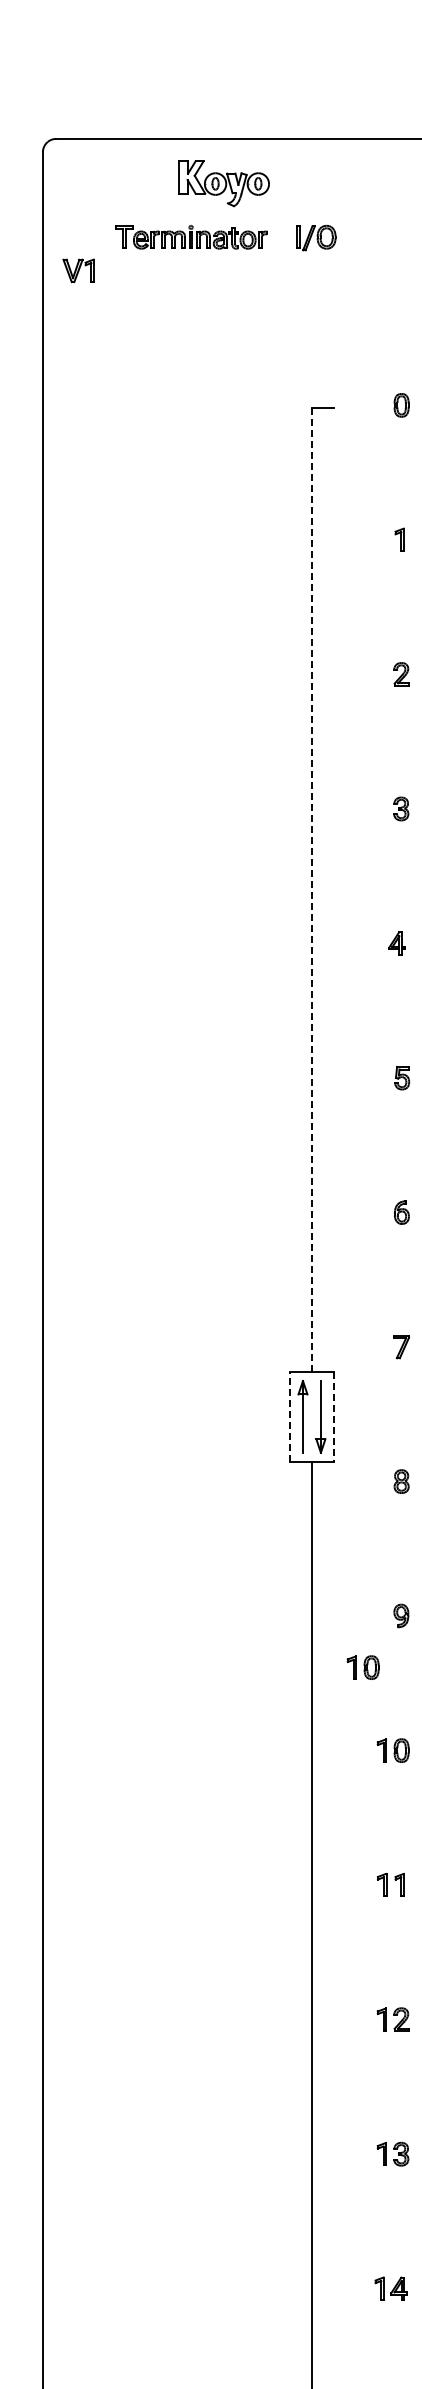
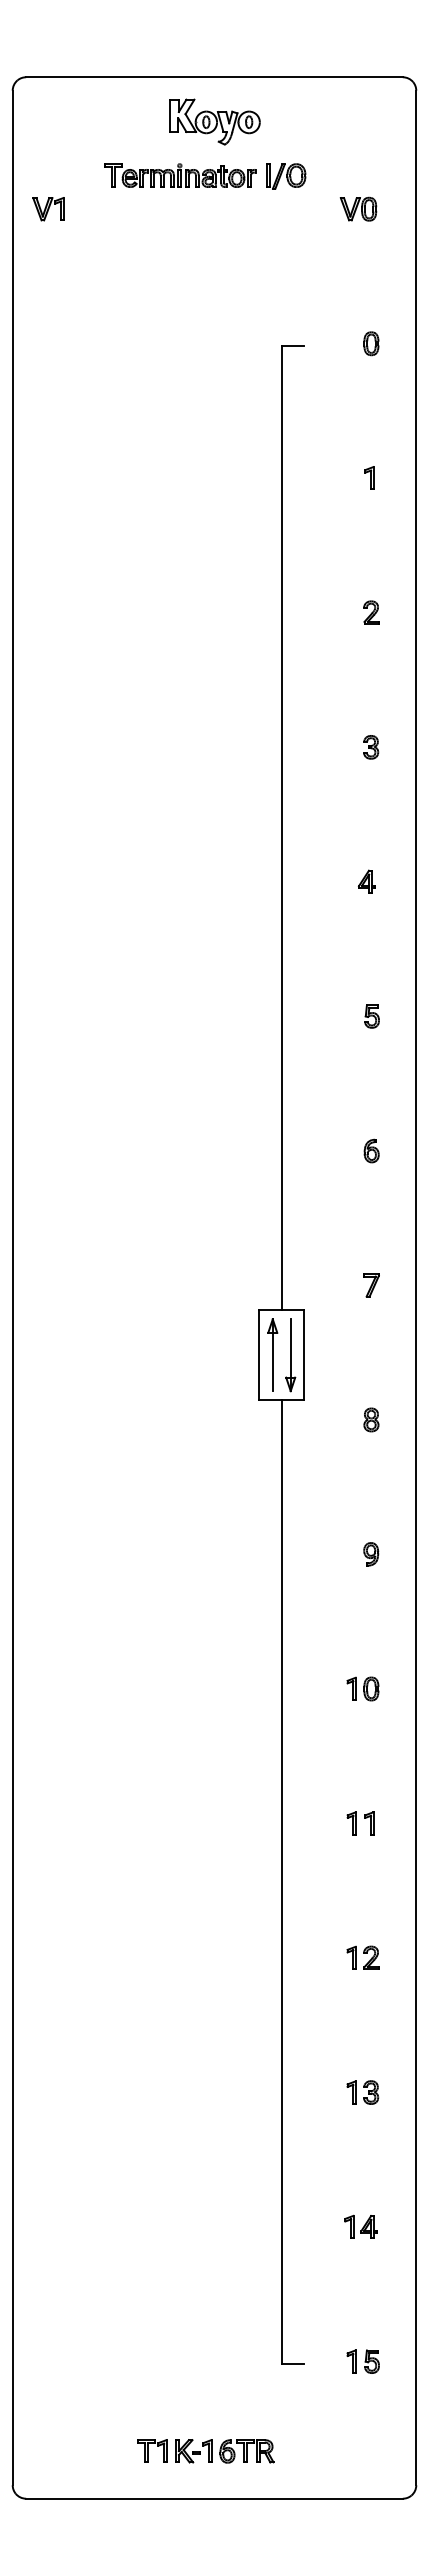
part: (223, 183) -> (214, 121), moved
part: (191, 237) -> (180, 175), moved
part: (388, 270) -> (358, 208), added
line: (311, 890) -> (281, 828), dashed -> solid
line: (289, 1417) -> (259, 1355), dashed -> solid
line: (334, 1417) -> (304, 1355), dashed -> solid
part: (362, 1667) -> (332, 1605), removed

